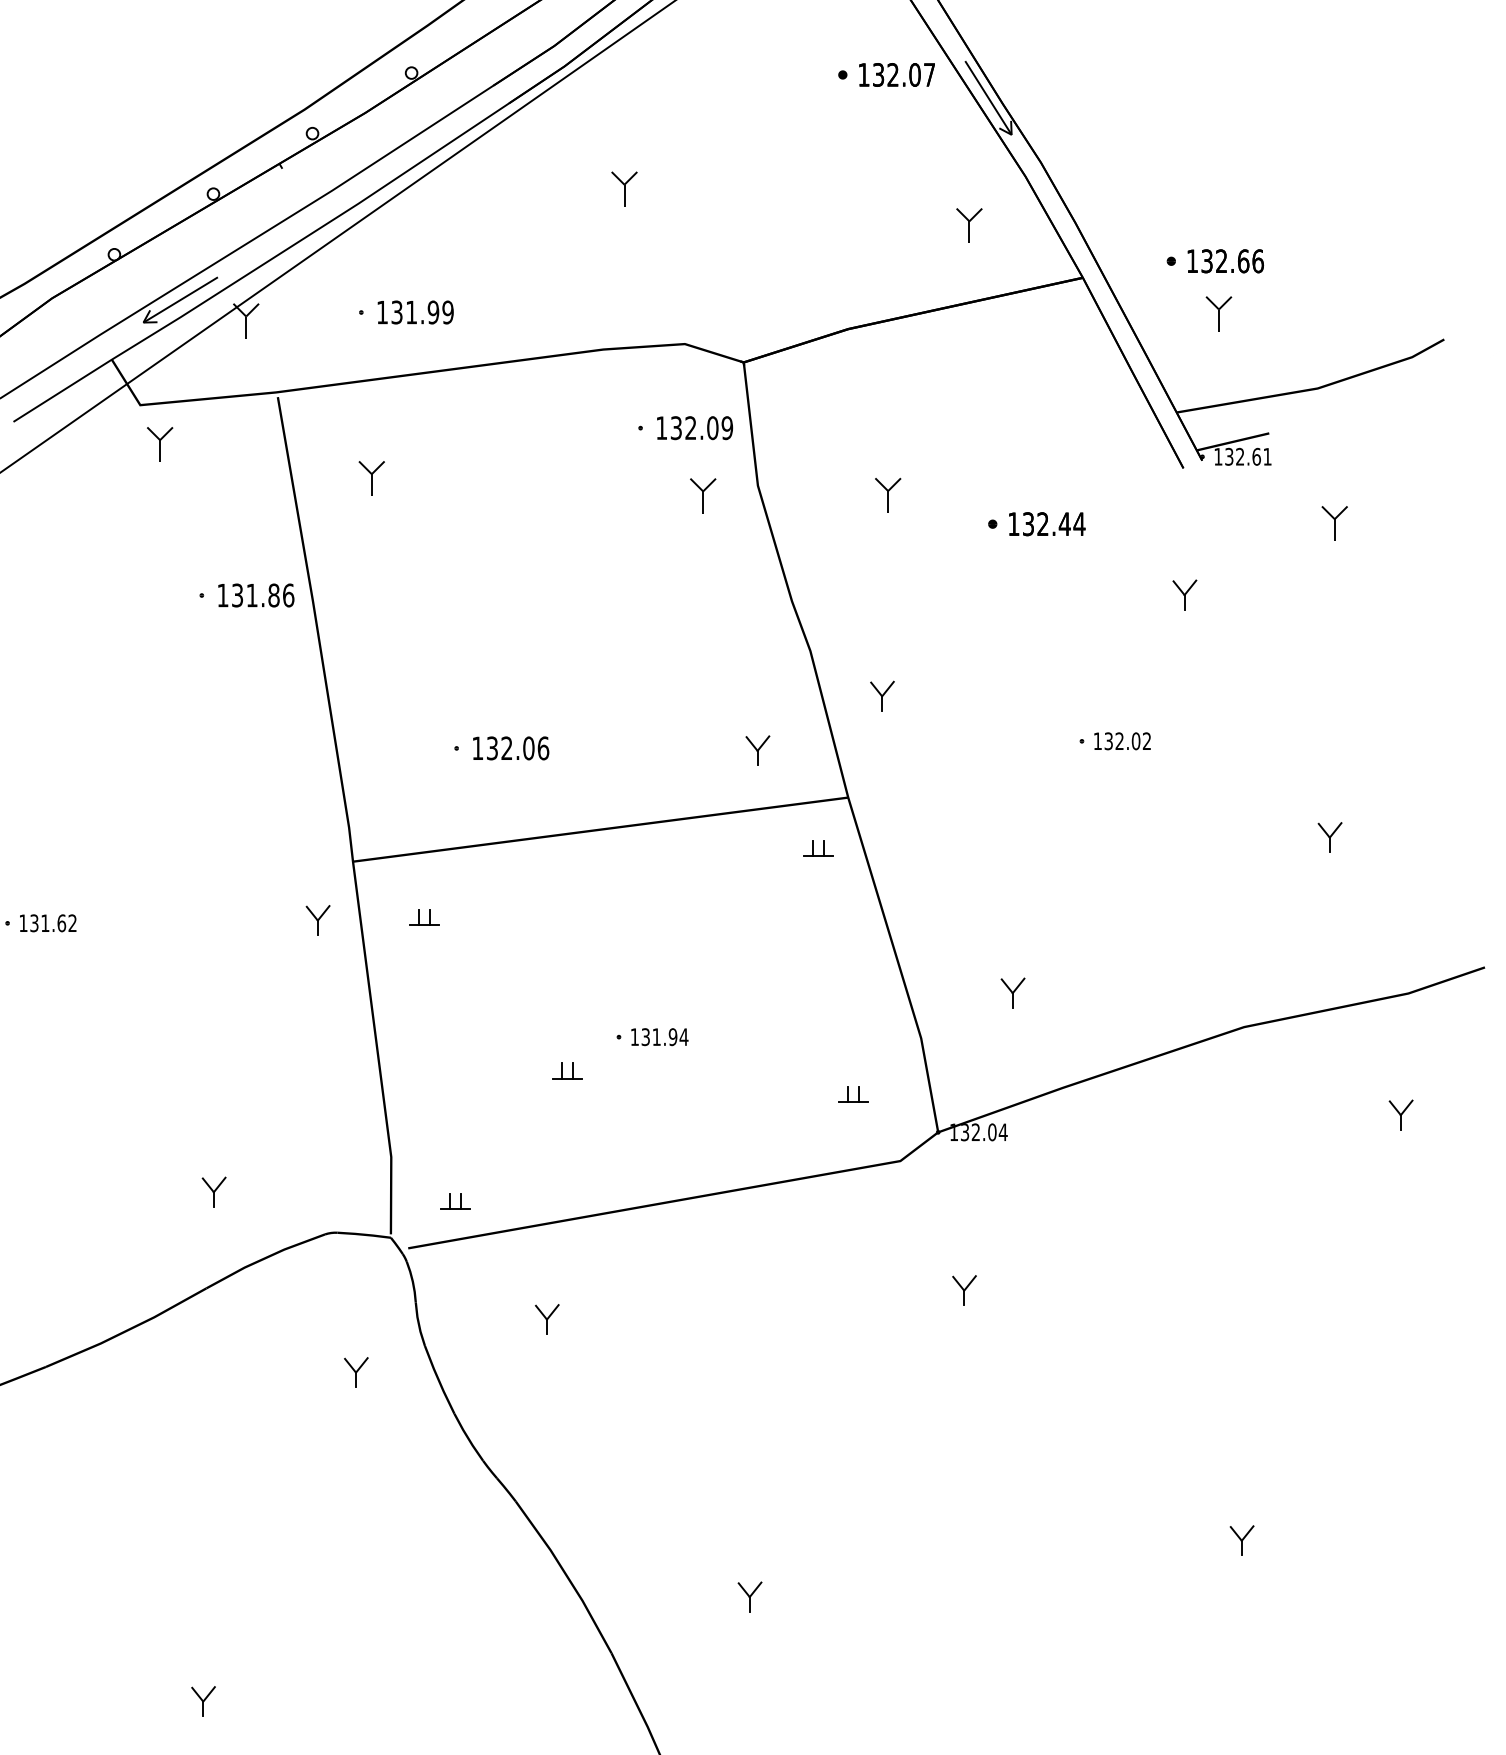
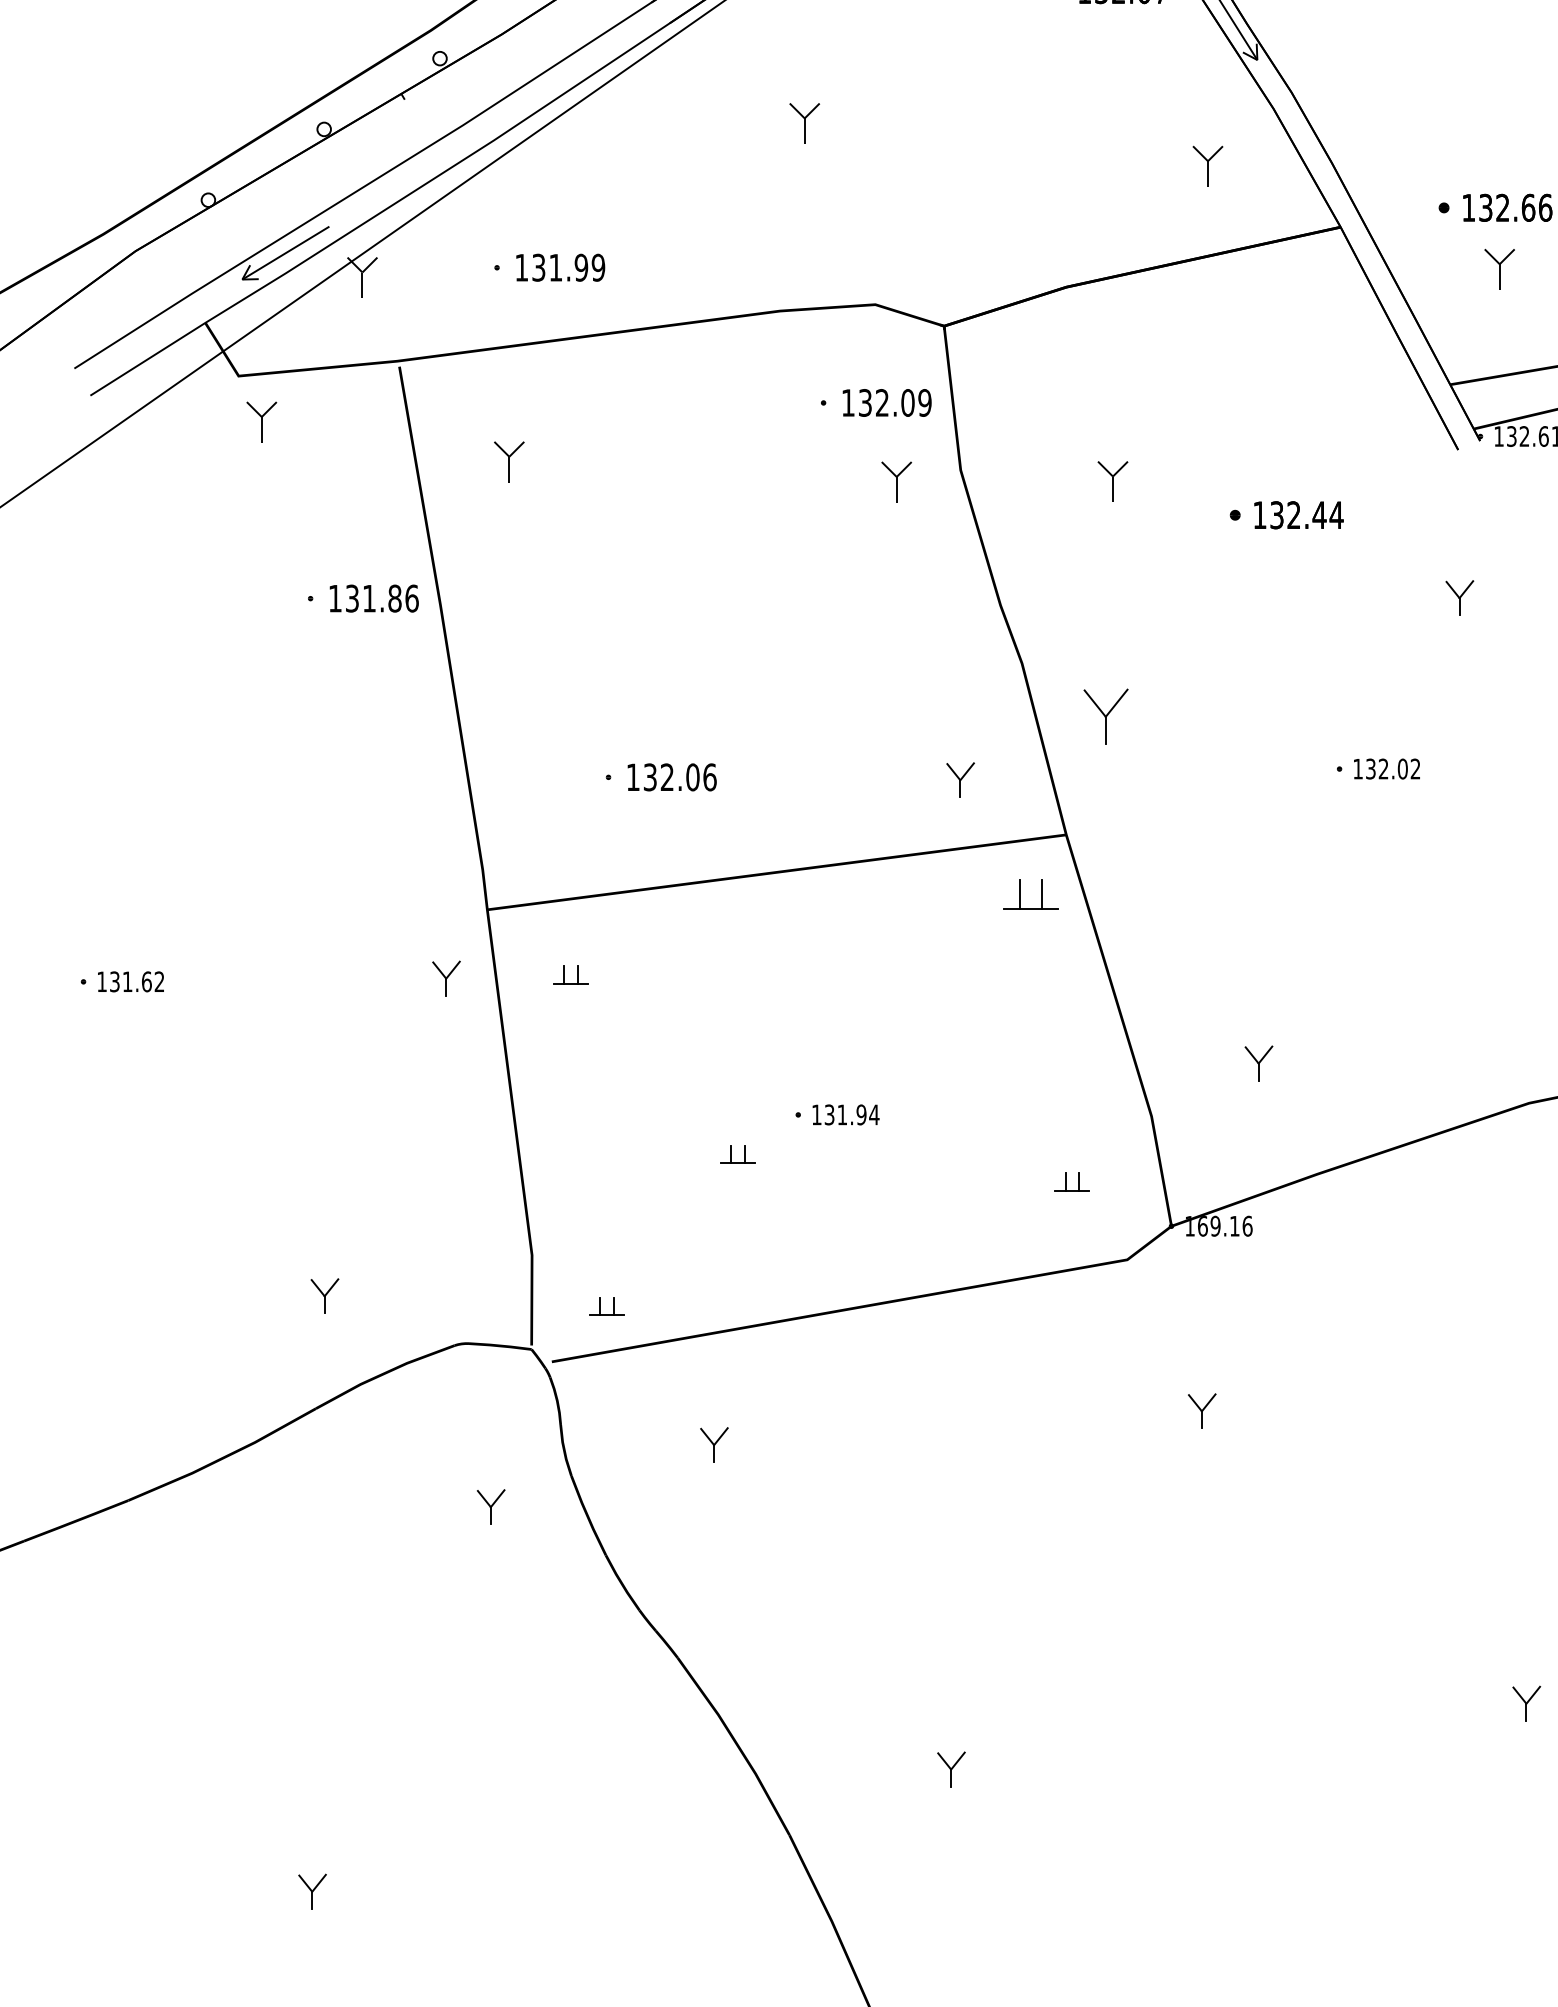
part: (882, 695) -> (1106, 715), size x1.6
part: (818, 848) -> (1031, 894), size x1.6
text: (983, 1132) -> (1224, 1226), 132.04 -> 169.16

